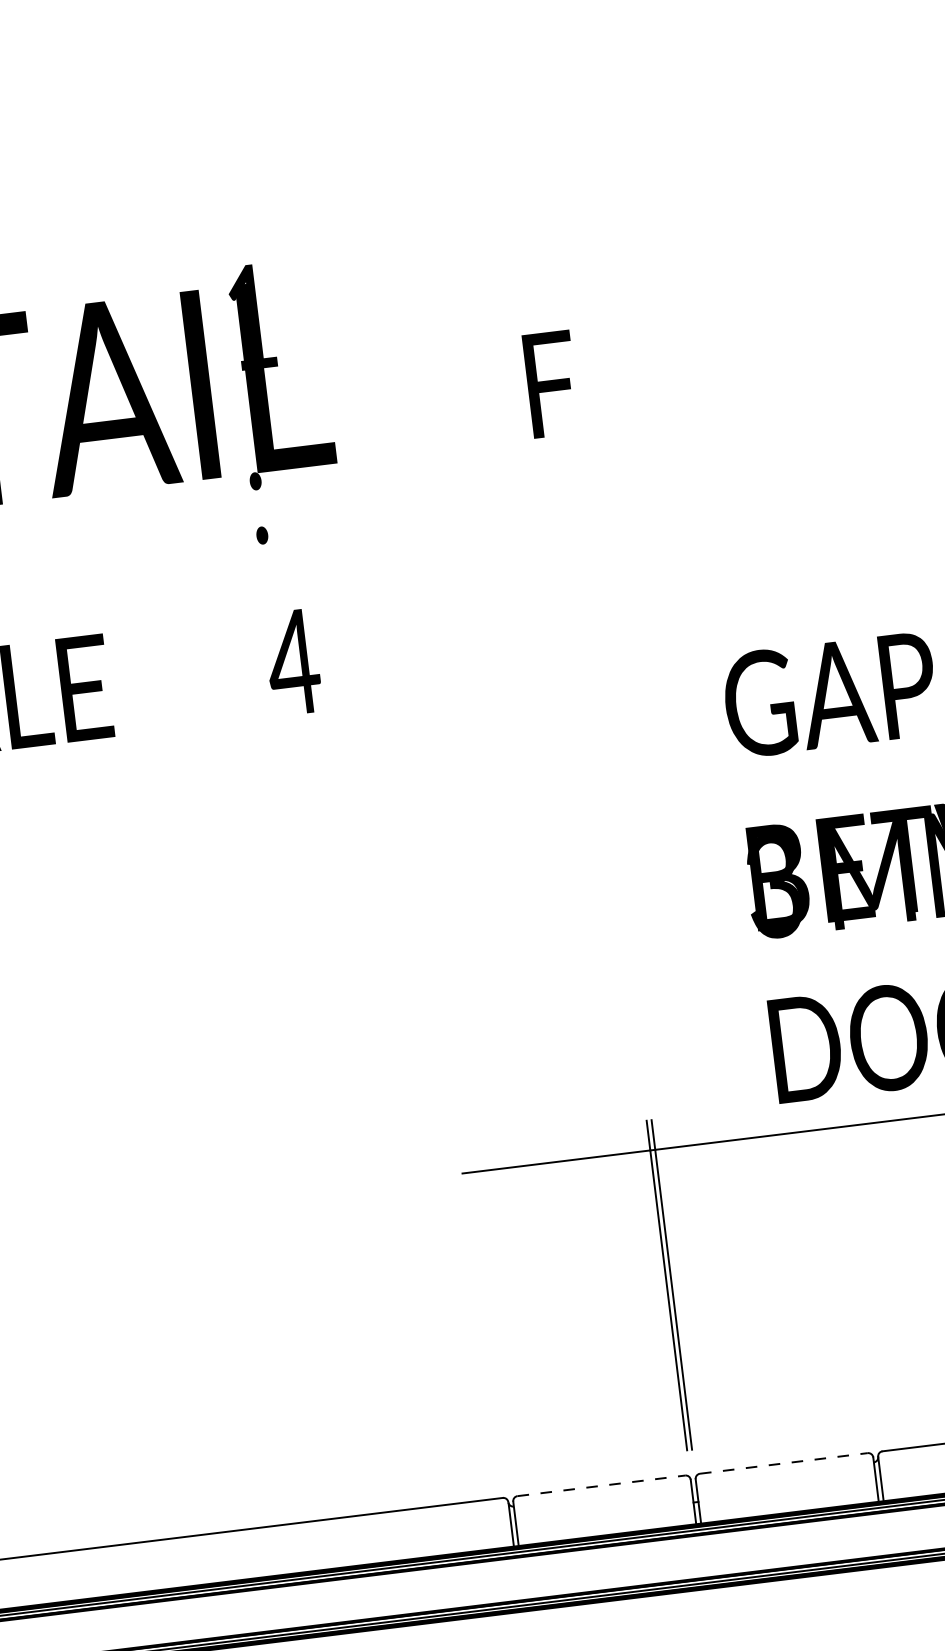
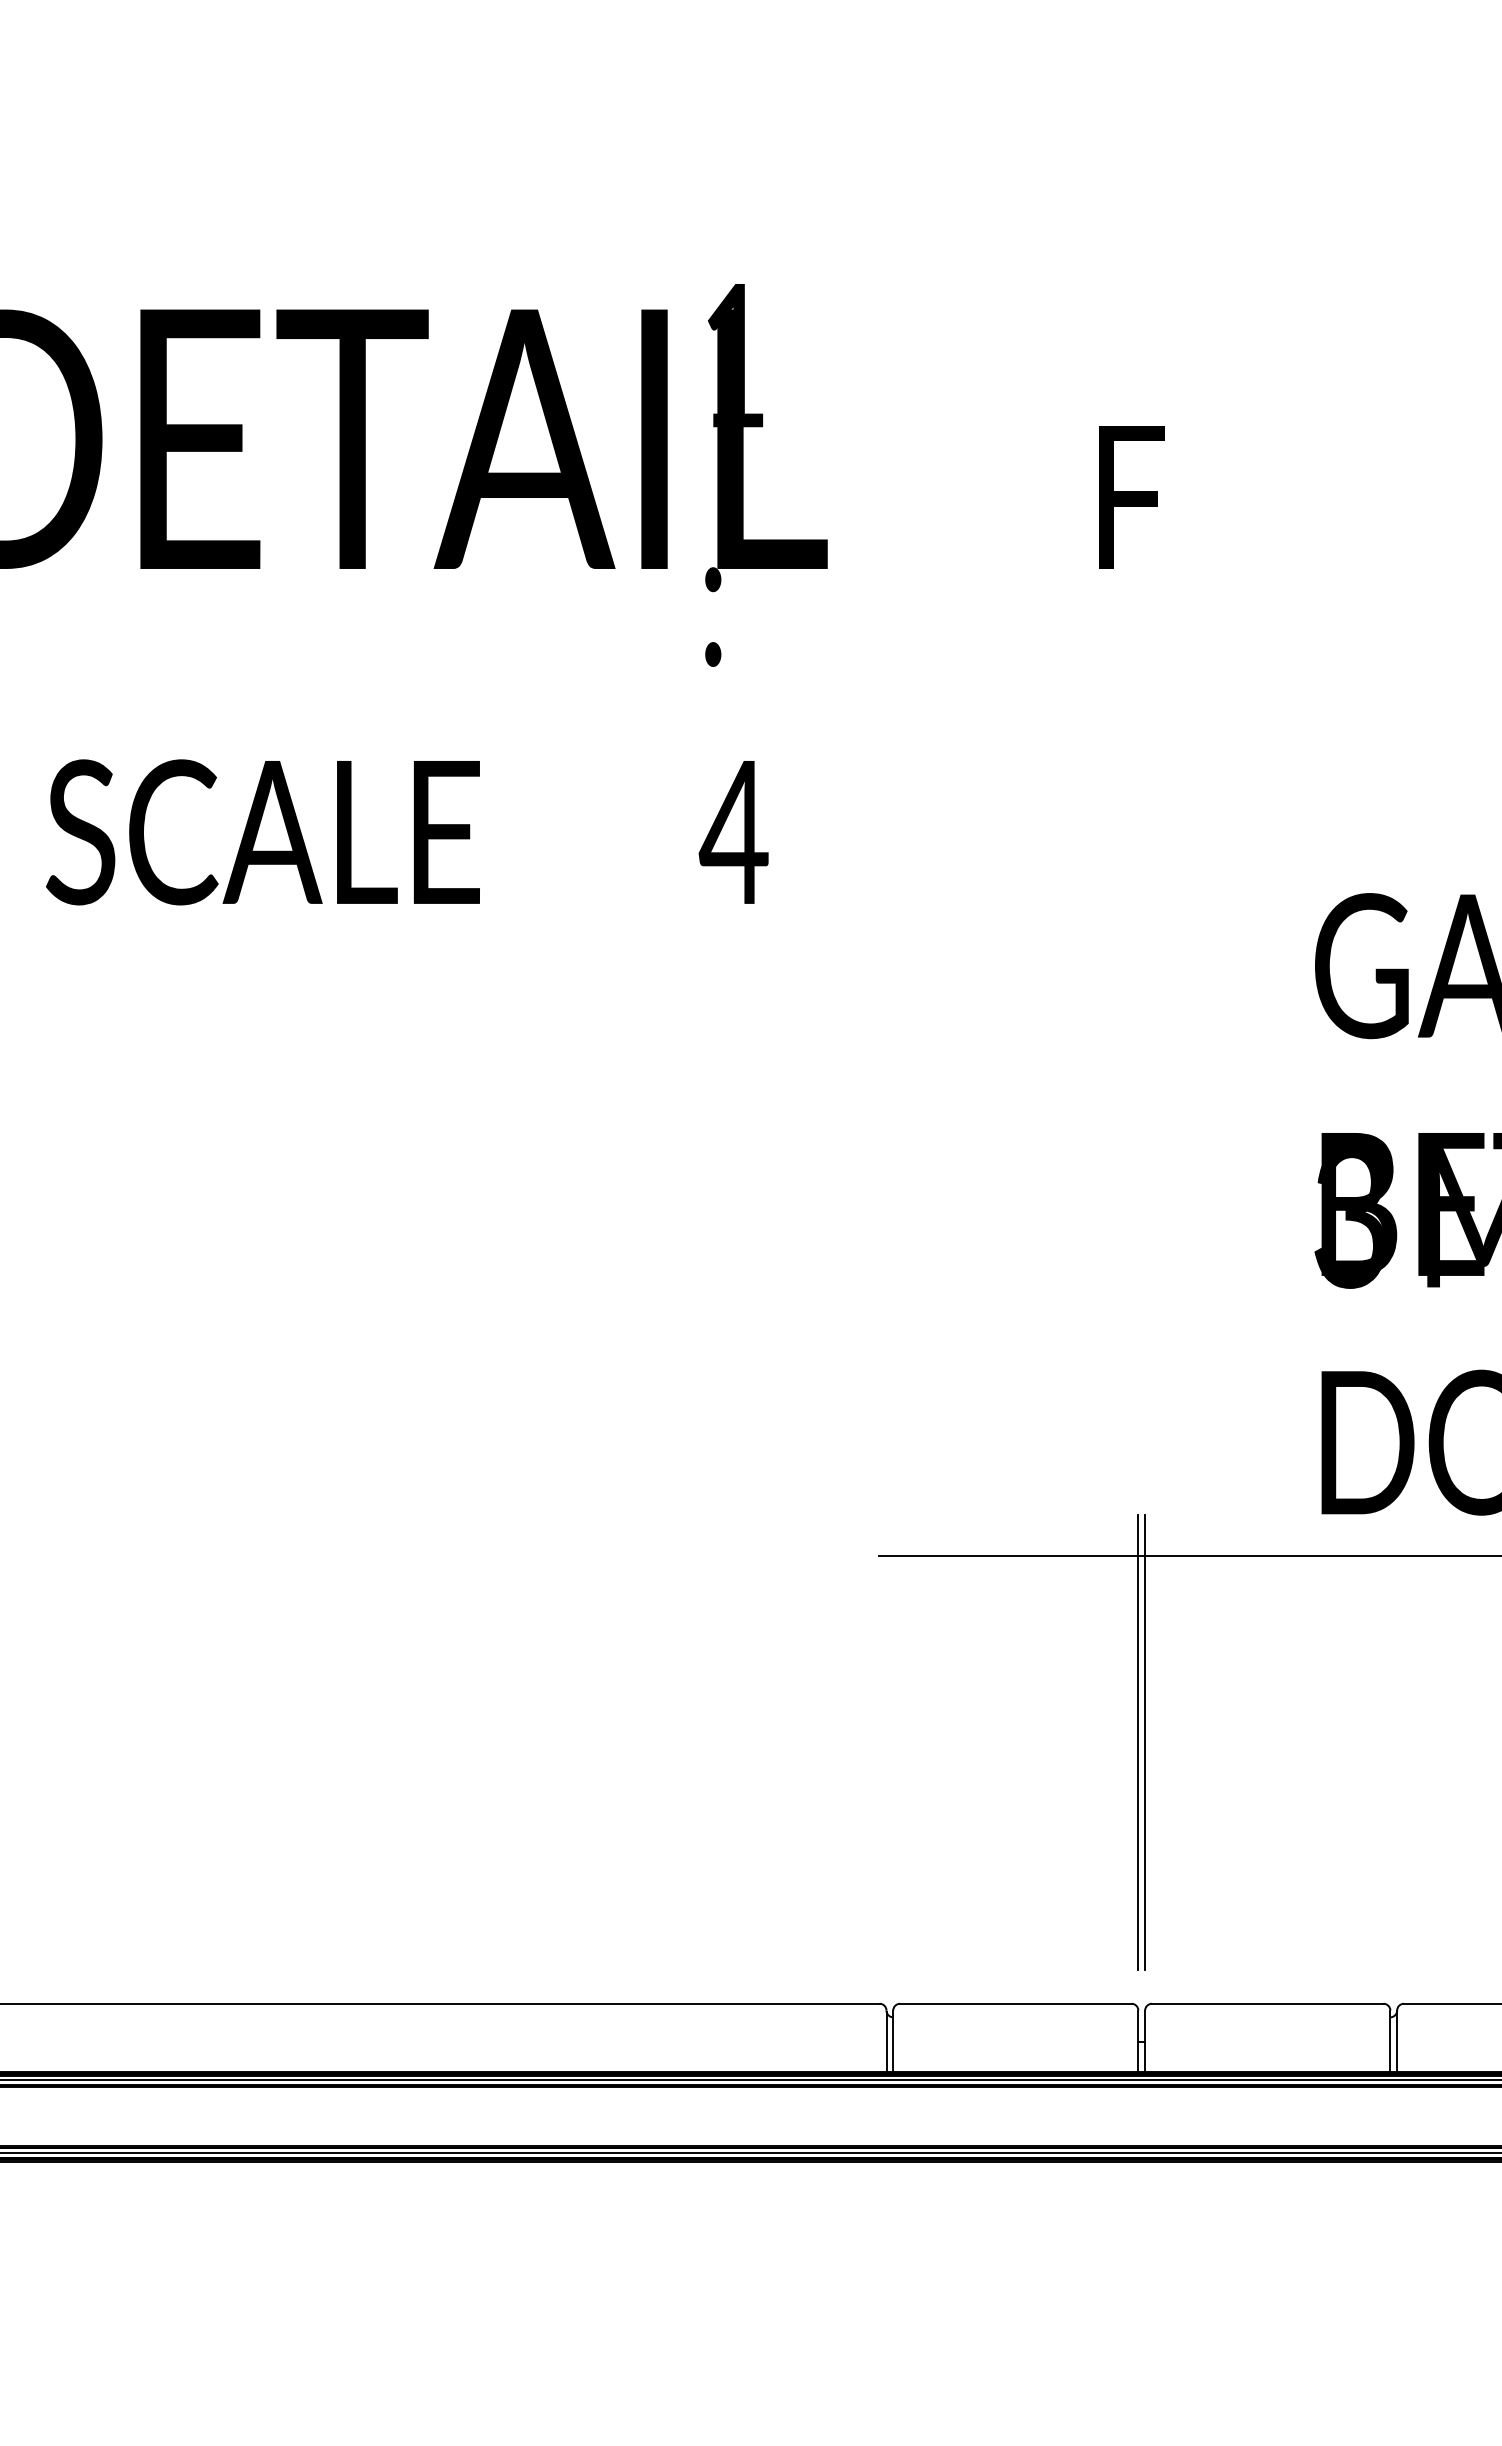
line: (783, 1463) -> (1267, 2003), dashed -> solid
line: (601, 1485) -> (1015, 2003), dashed -> solid

